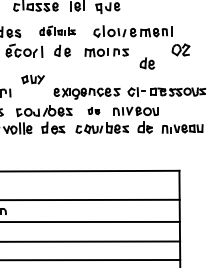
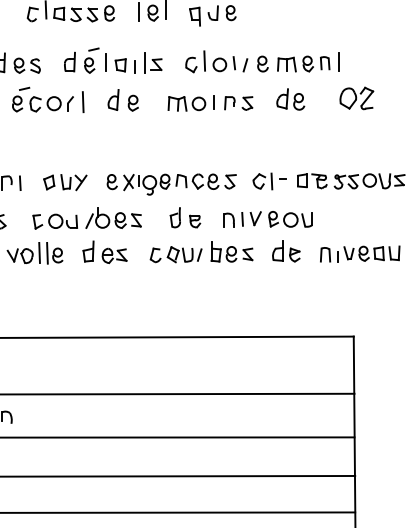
part: (57, 30) -> (113, 59), size x1.43
part: (147, 63) -> (290, 99), moved
part: (32, 79) -> (64, 182), moved
part: (93, 110) -> (184, 217), size x1.43

